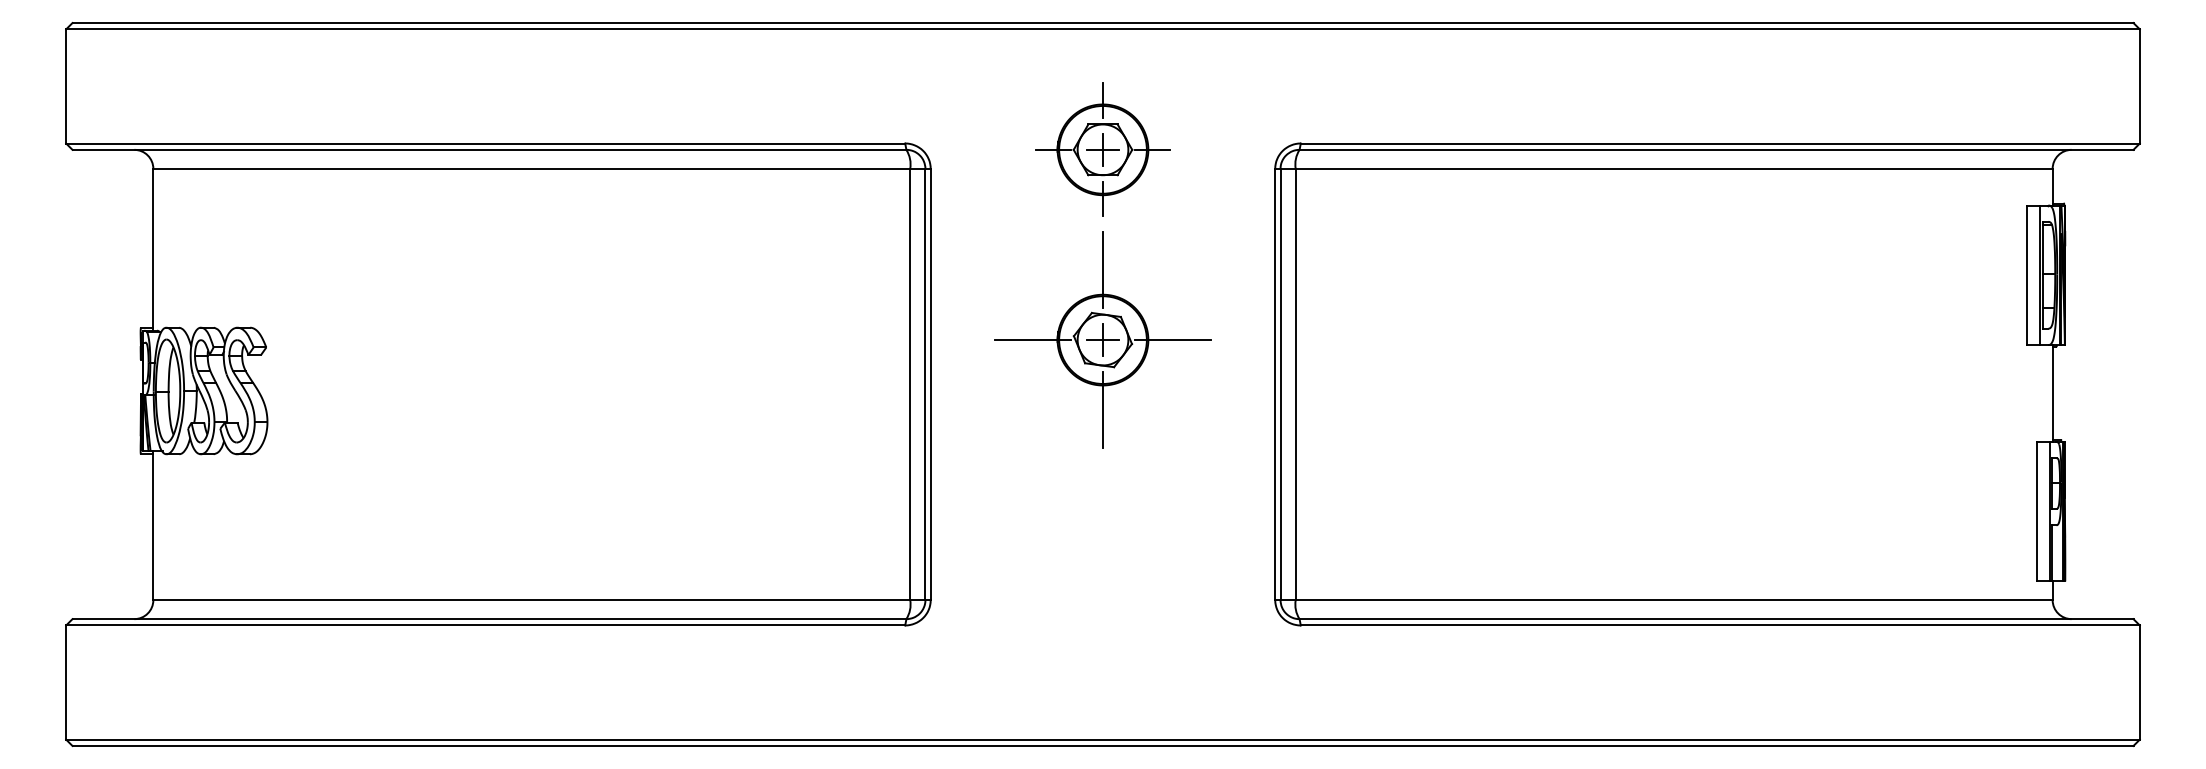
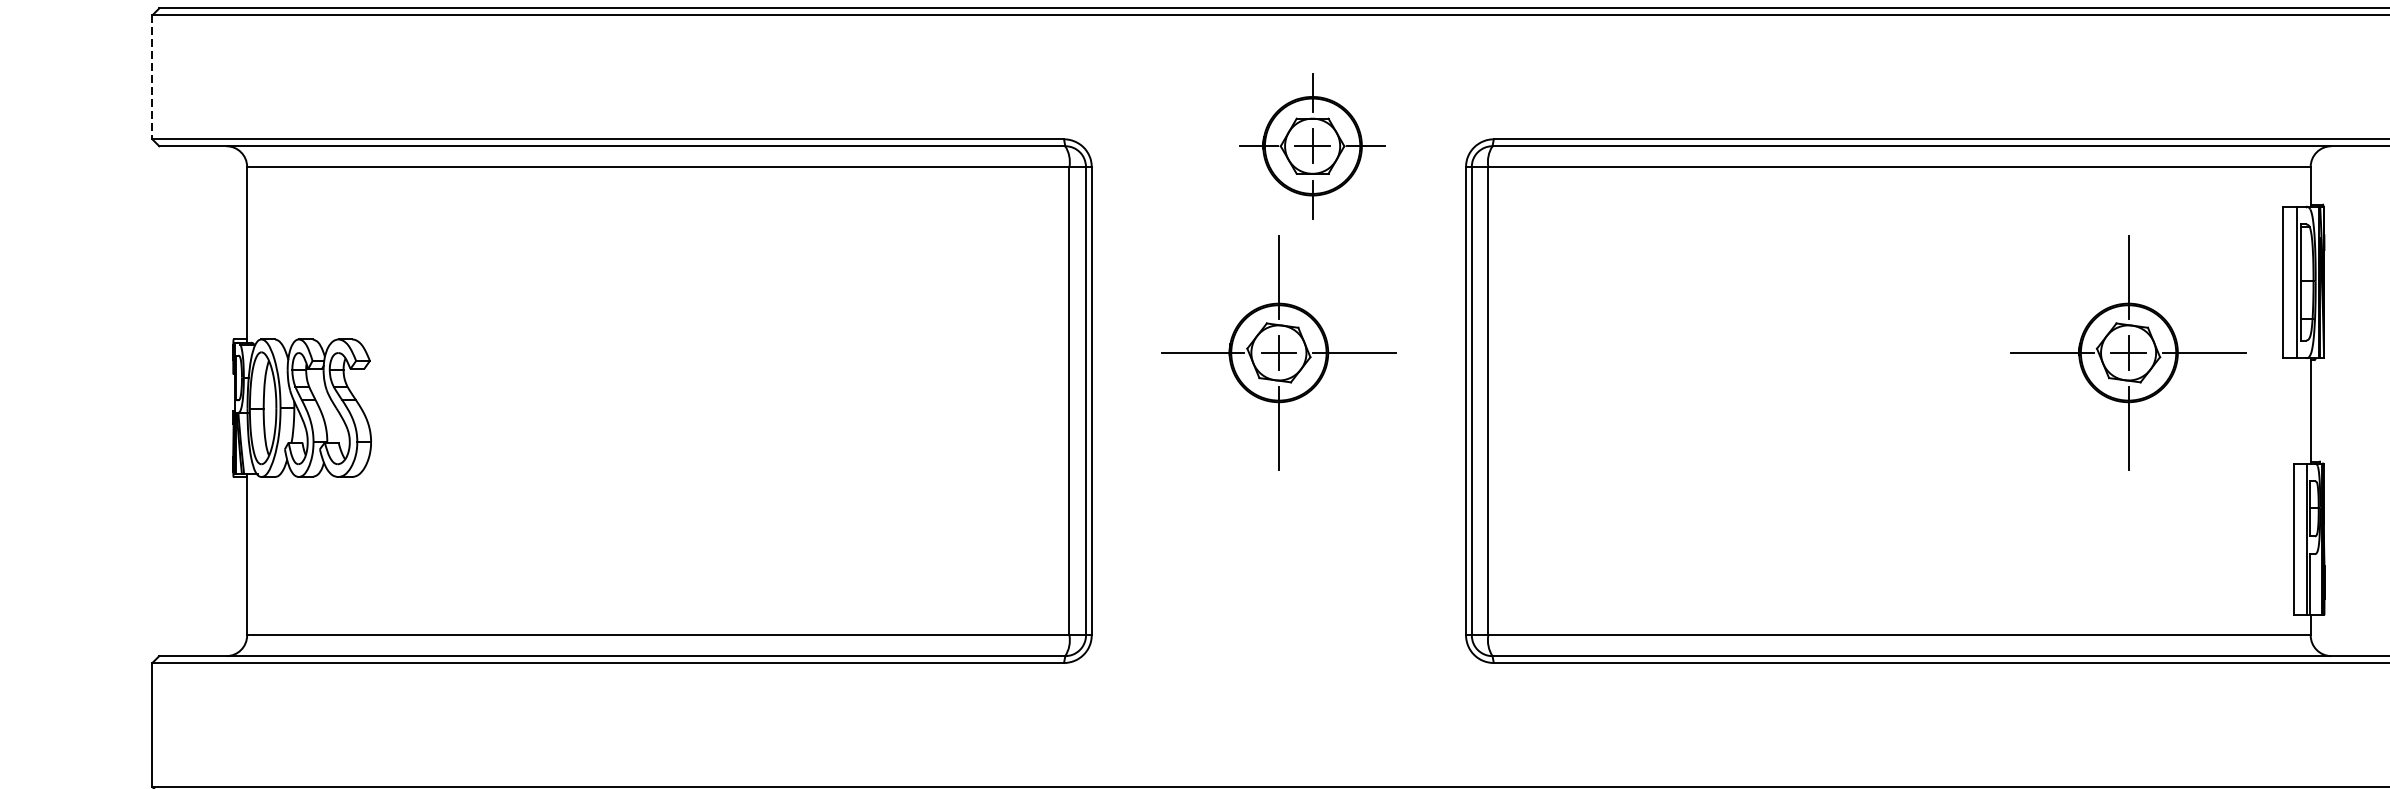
line: (66, 86) -> (152, 77), solid -> dashed
part: (1102, 149) -> (1312, 145), moved
part: (1884, 339) -> (2128, 352), added

